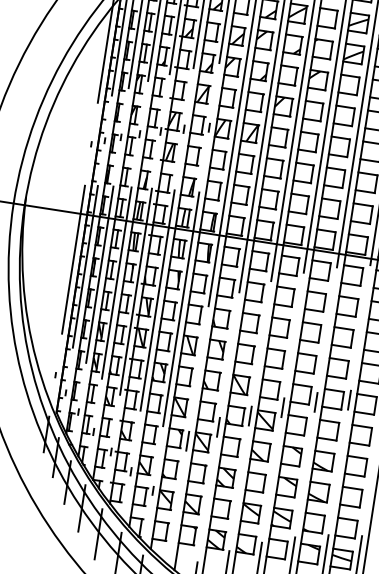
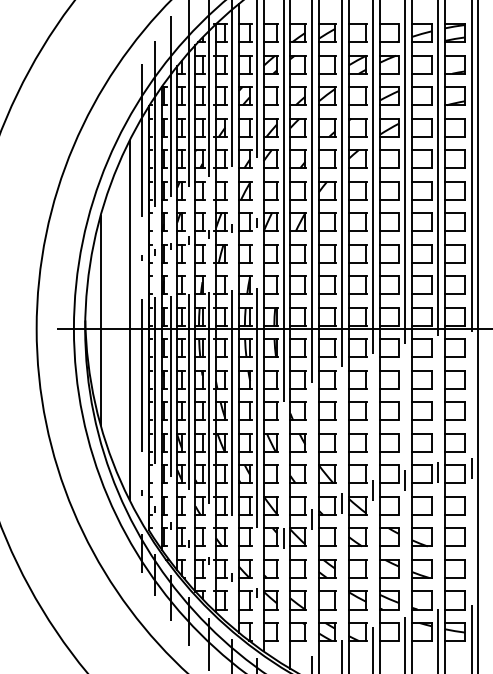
line: (41, 199) -> (100, 320), added
line: (69, 202) -> (129, 319), added

